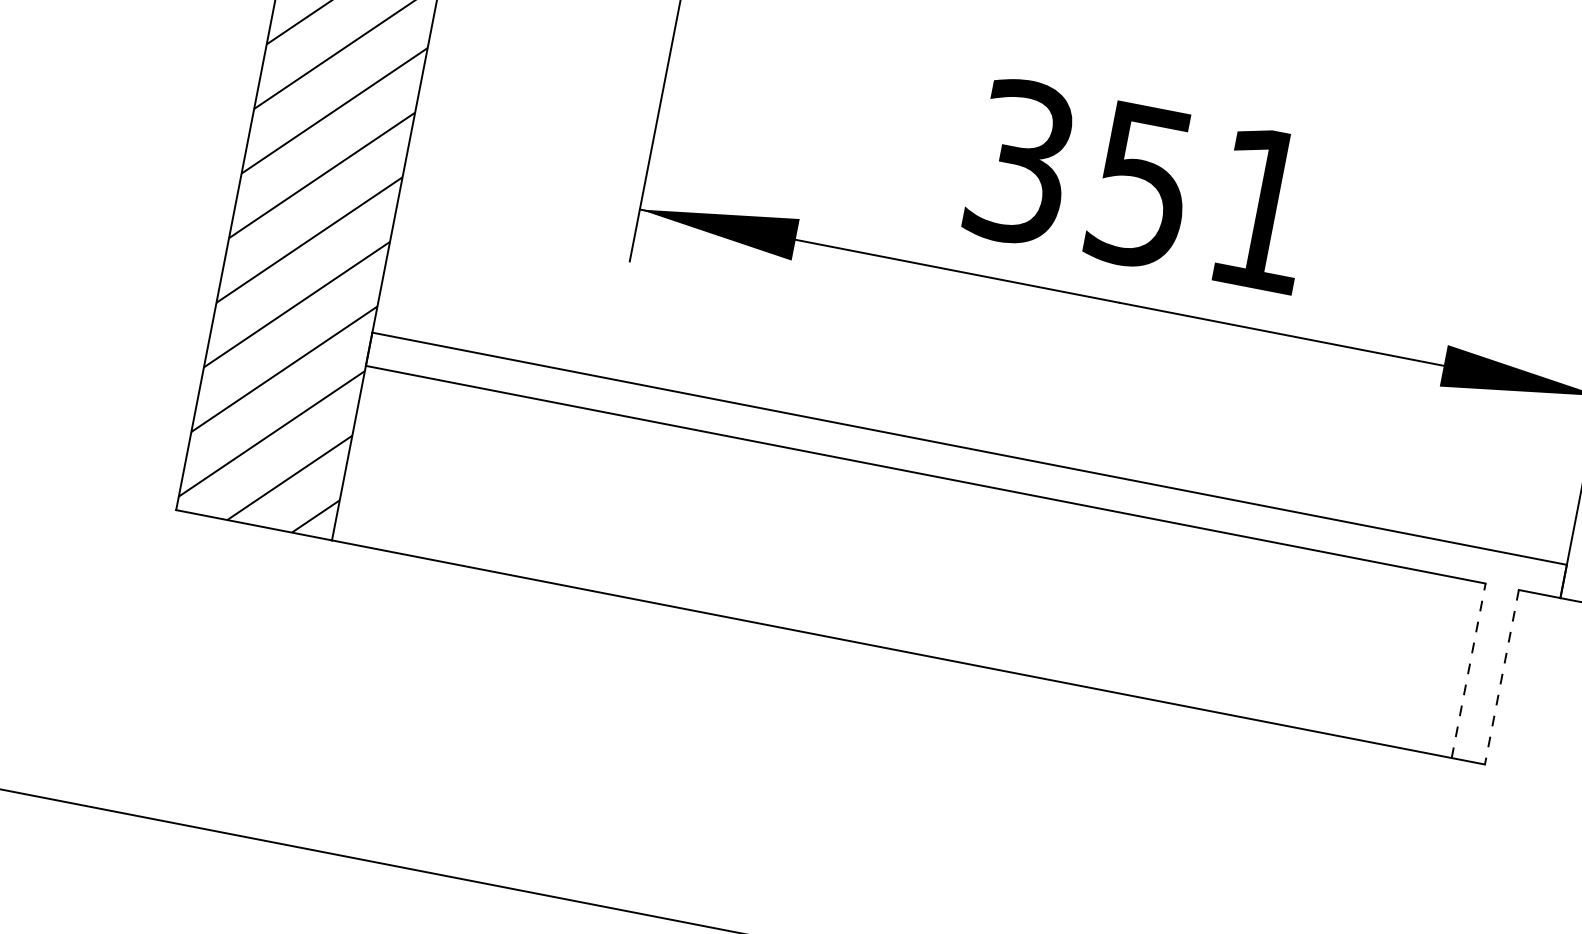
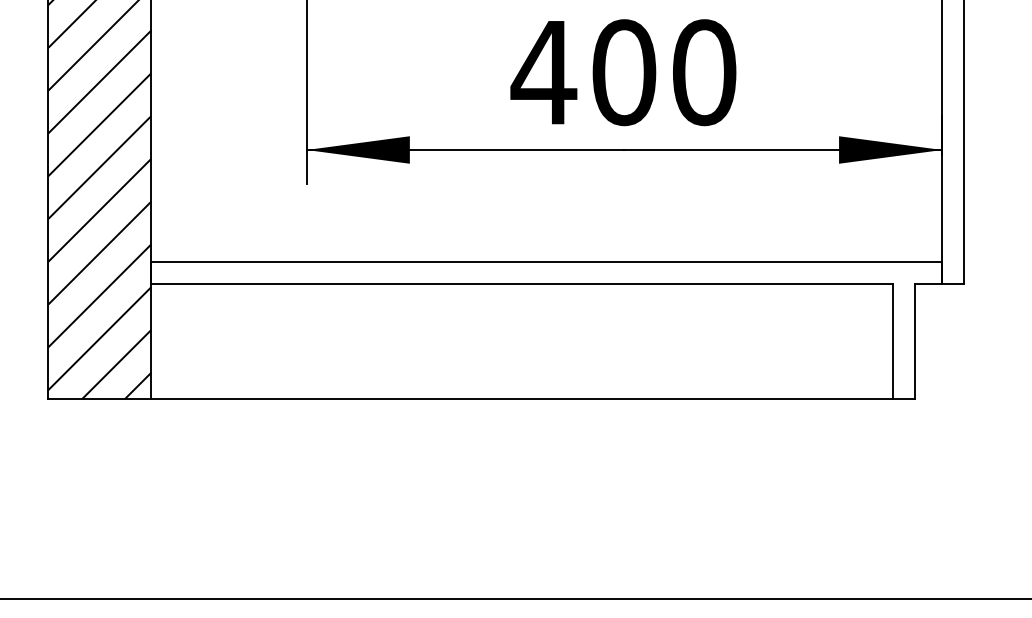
text: (1141, 185) -> (623, 72), 351 -> 400
line: (1468, 670) -> (892, 341), dashed -> solid
line: (1501, 677) -> (914, 341), dashed -> solid

